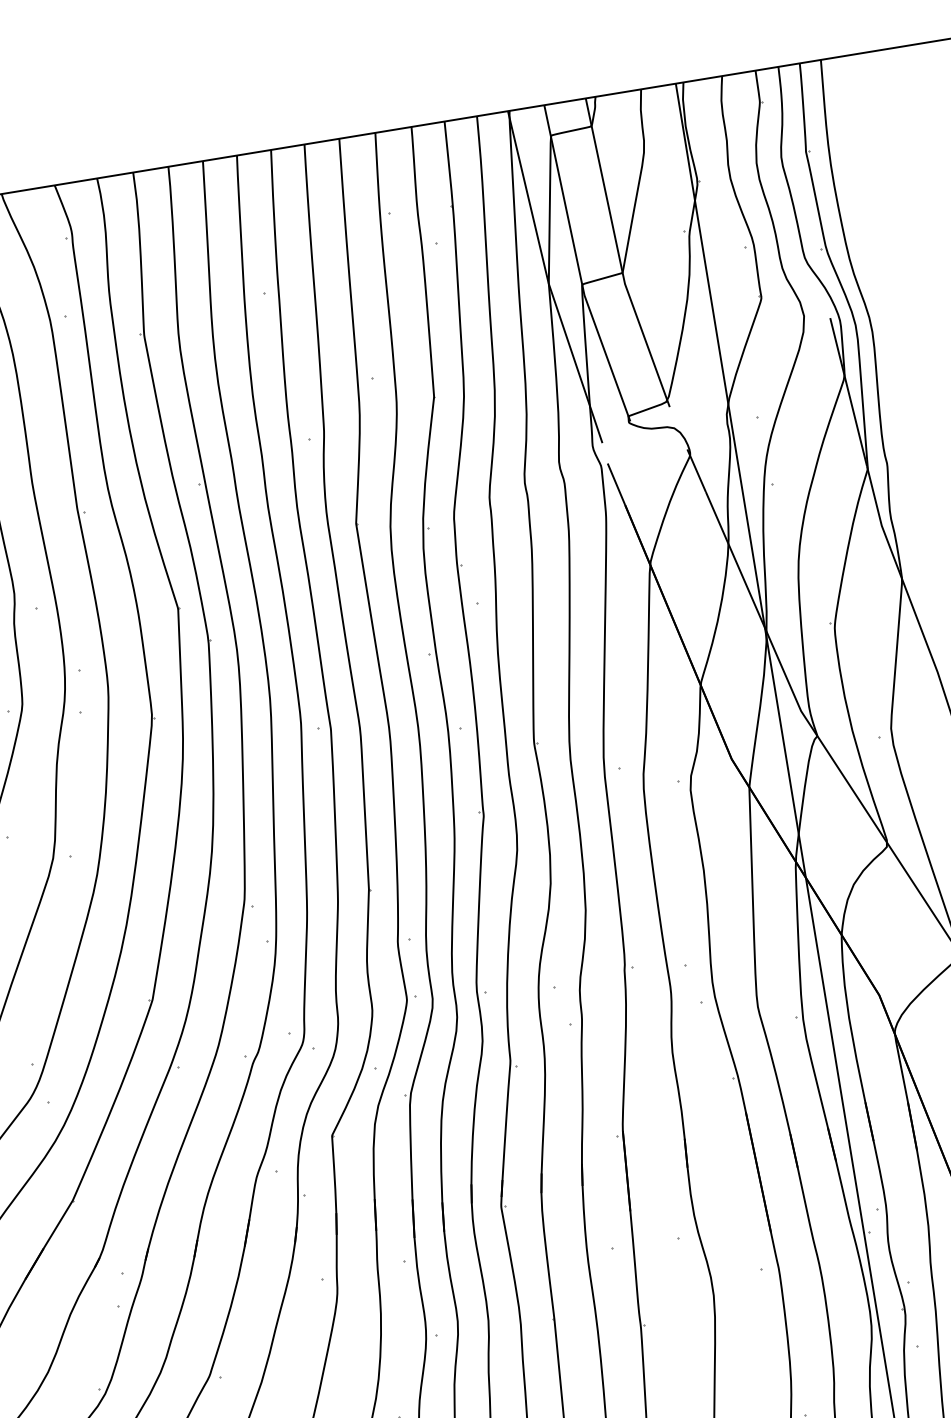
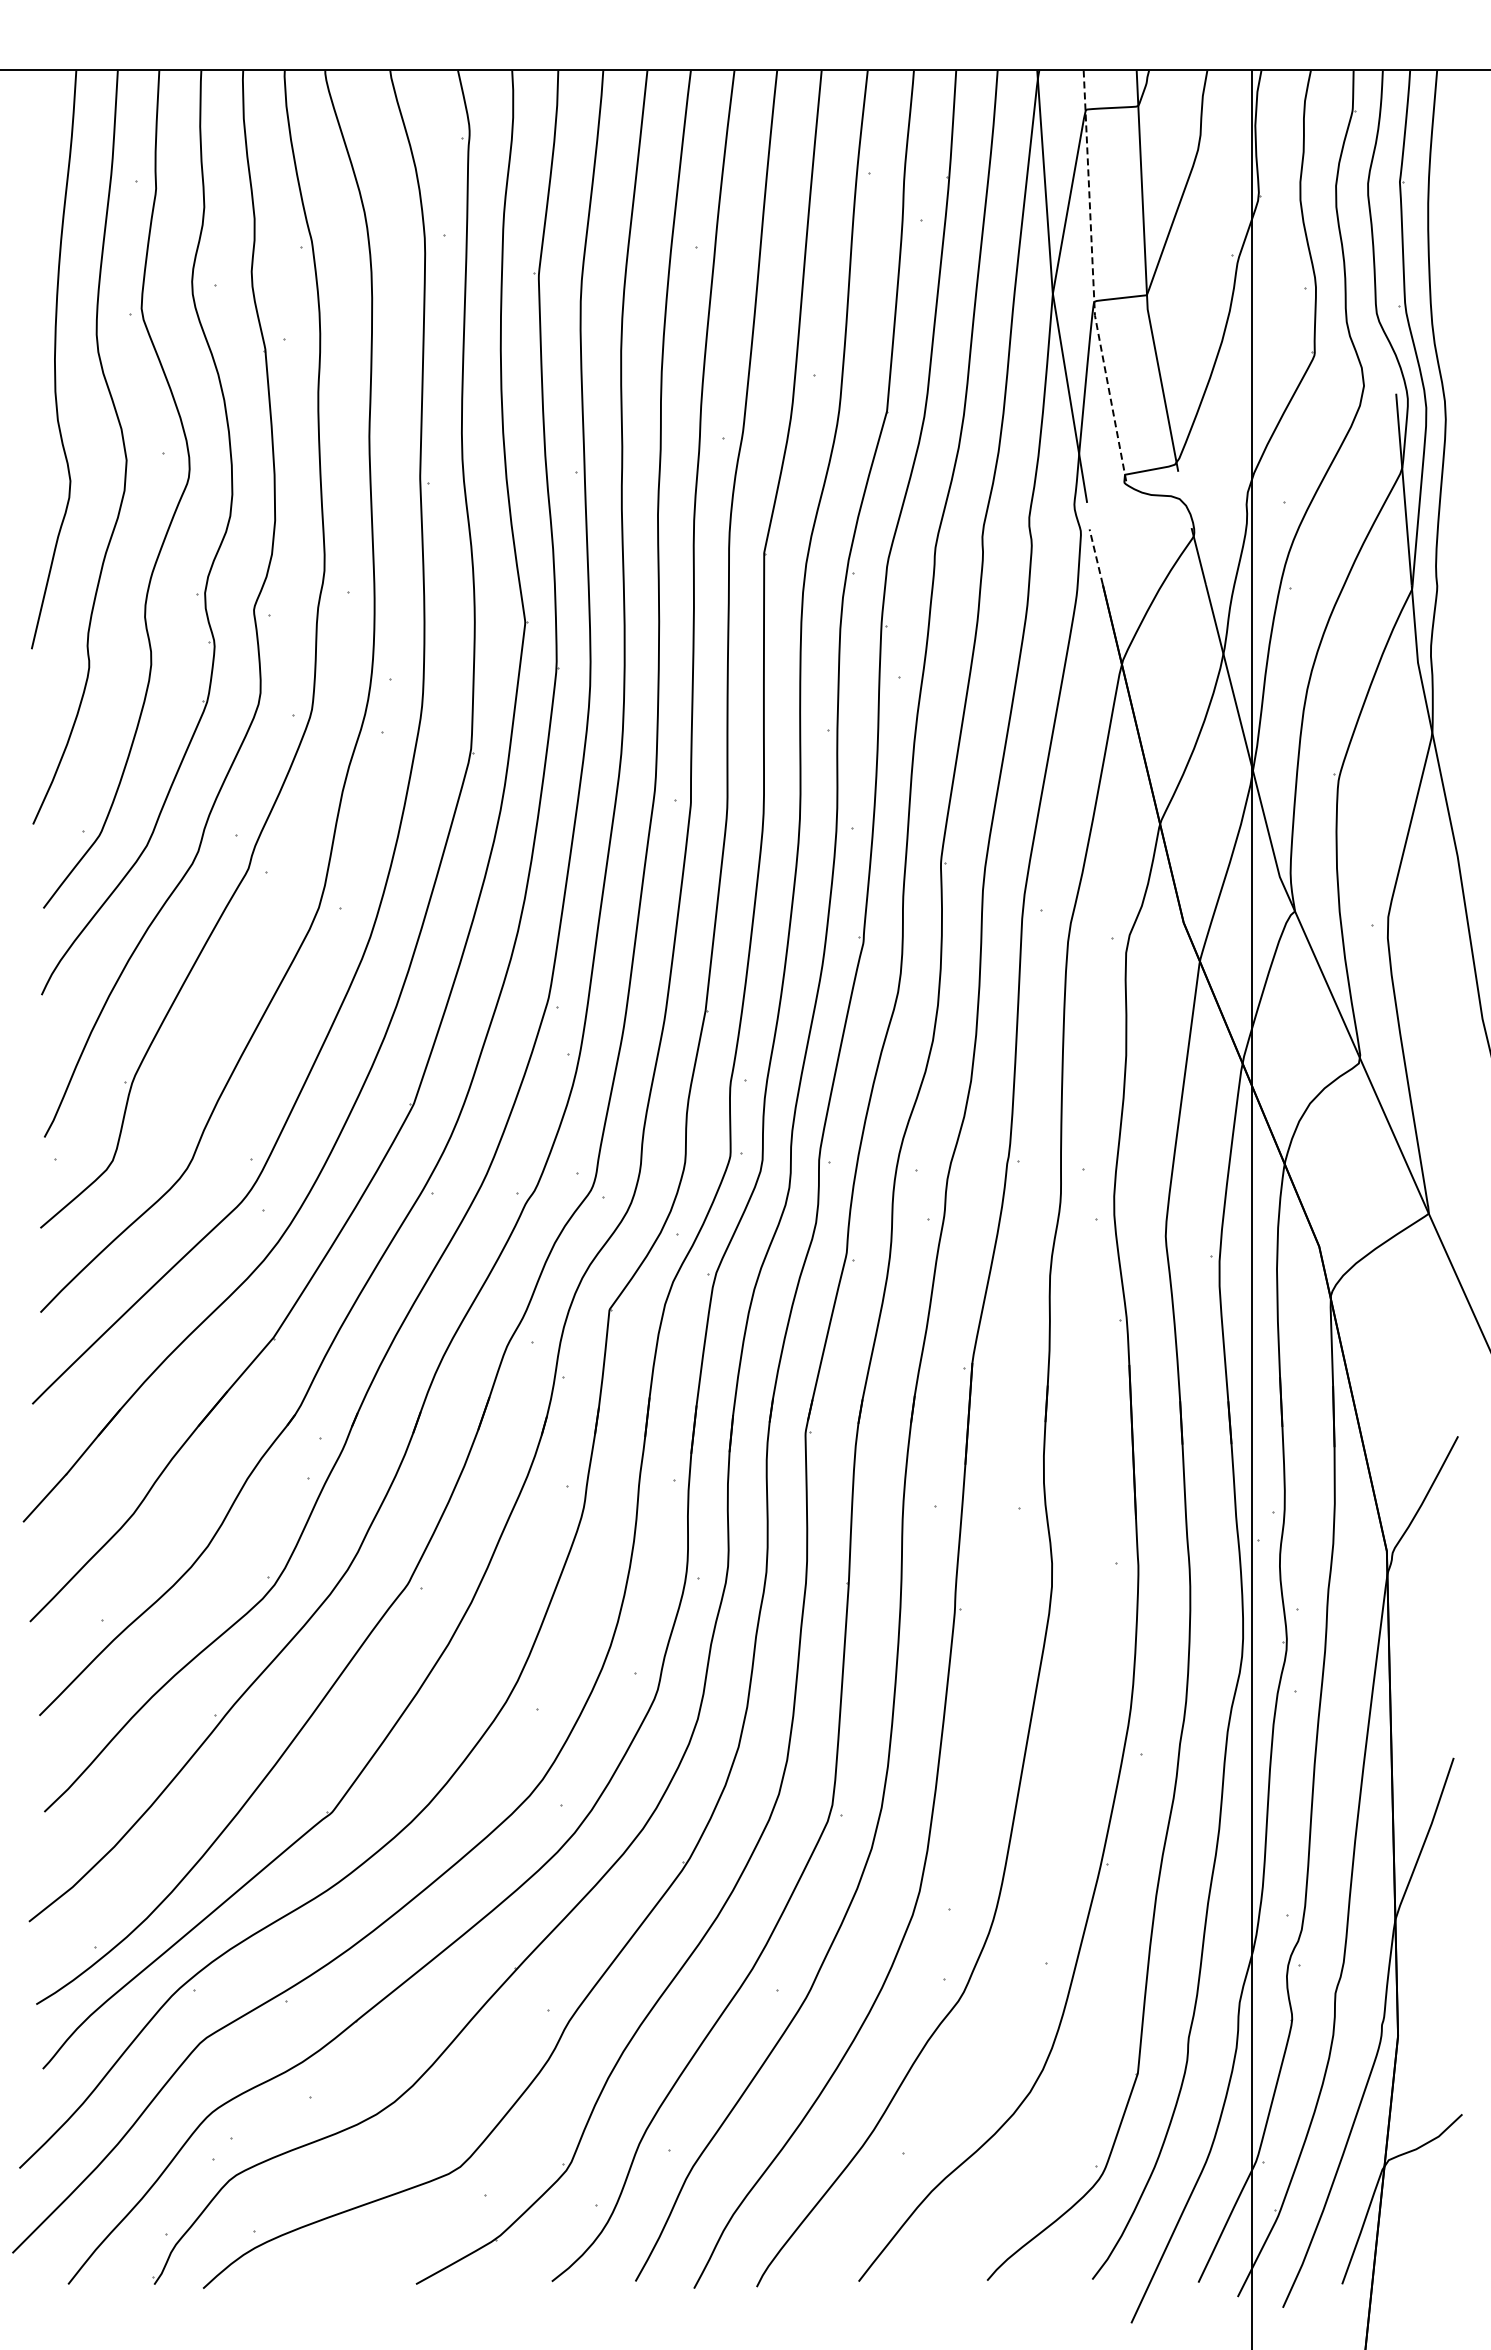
line: (578, 266) -> (1093, 278), solid -> dashed
line: (616, 483) -> (1096, 556), solid -> dashed

